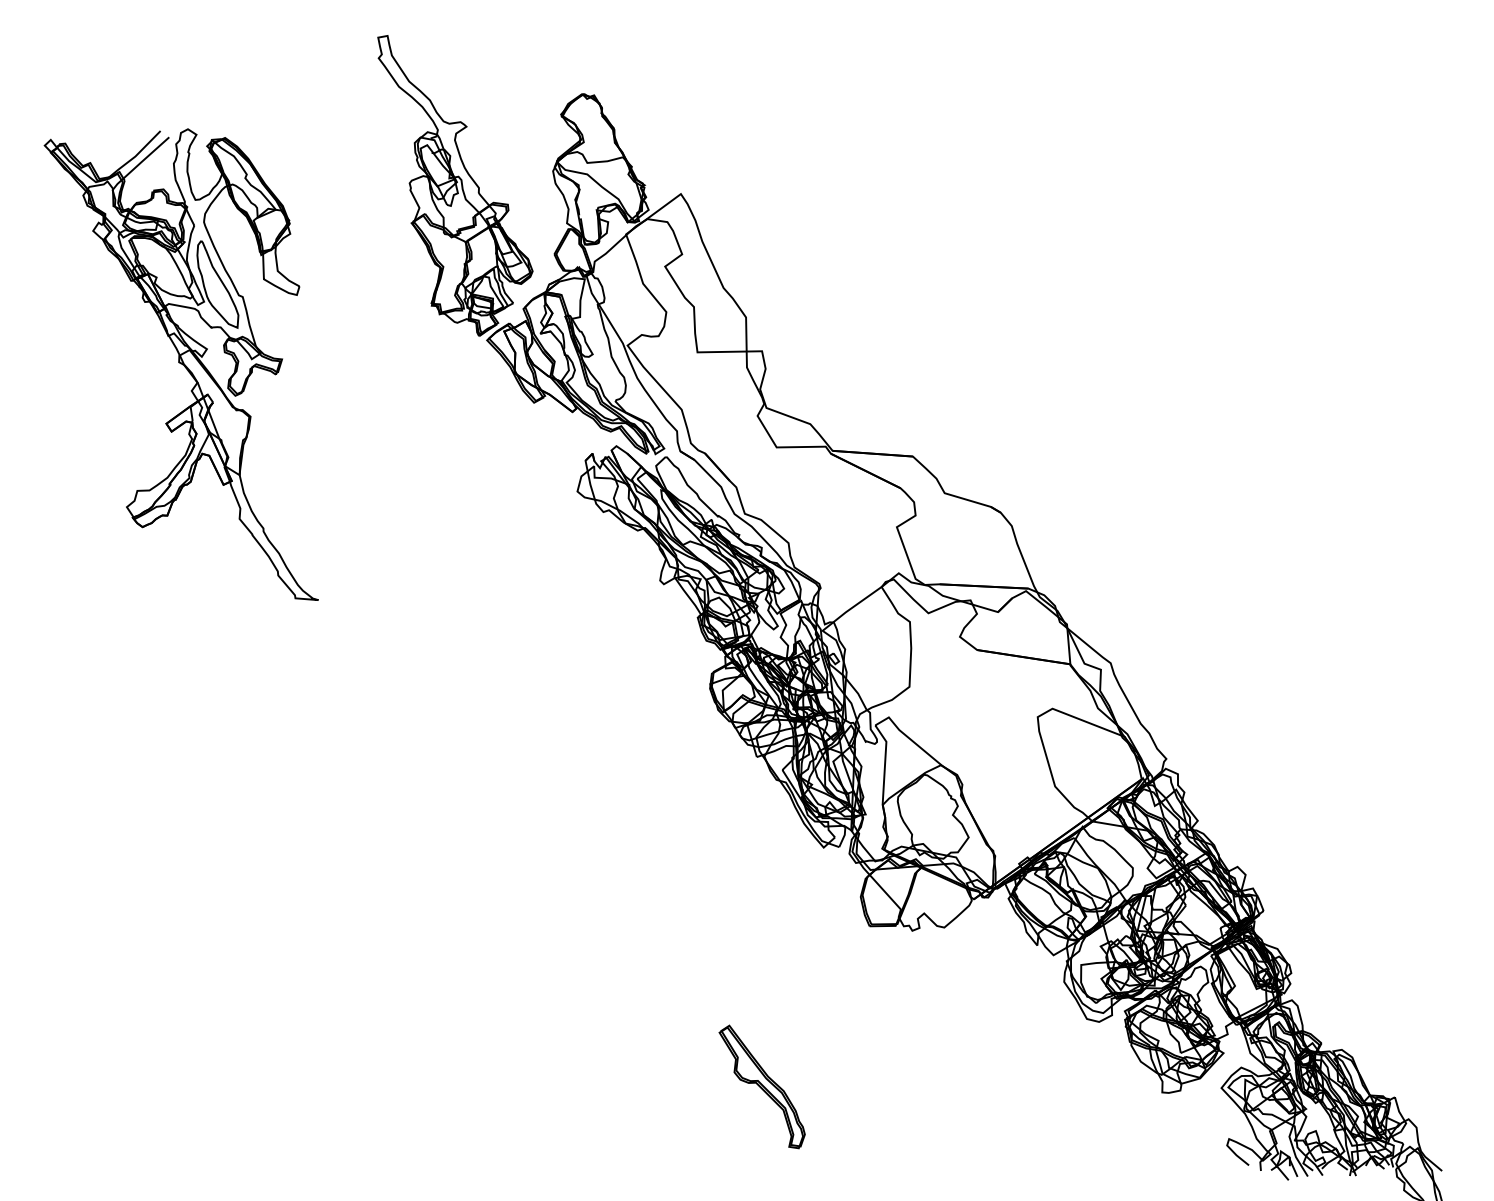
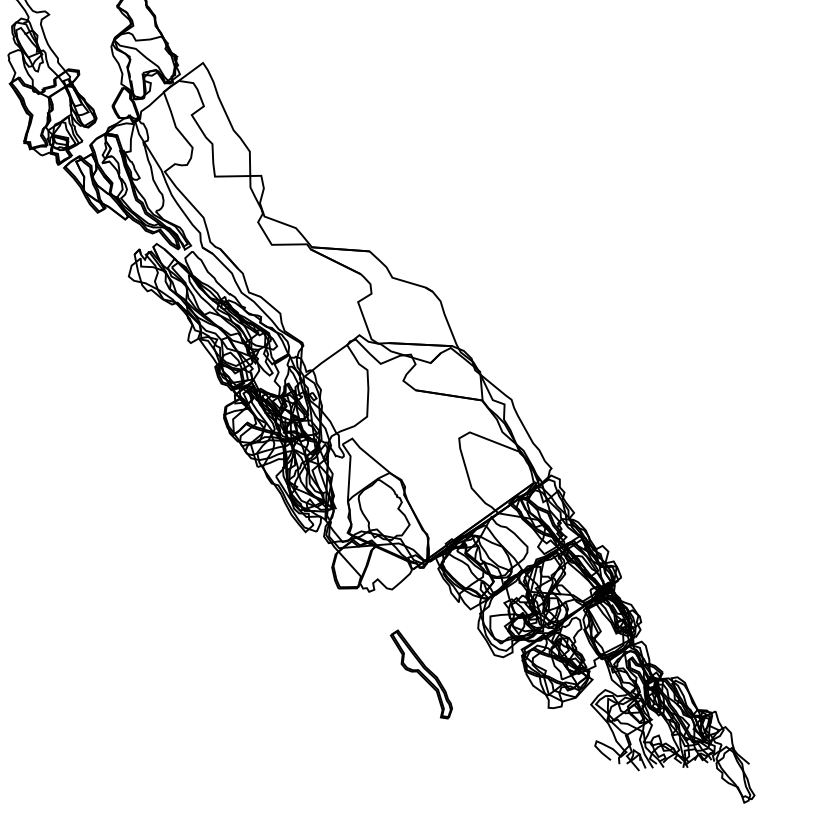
part: (761, 1086) -> (420, 674), moved

